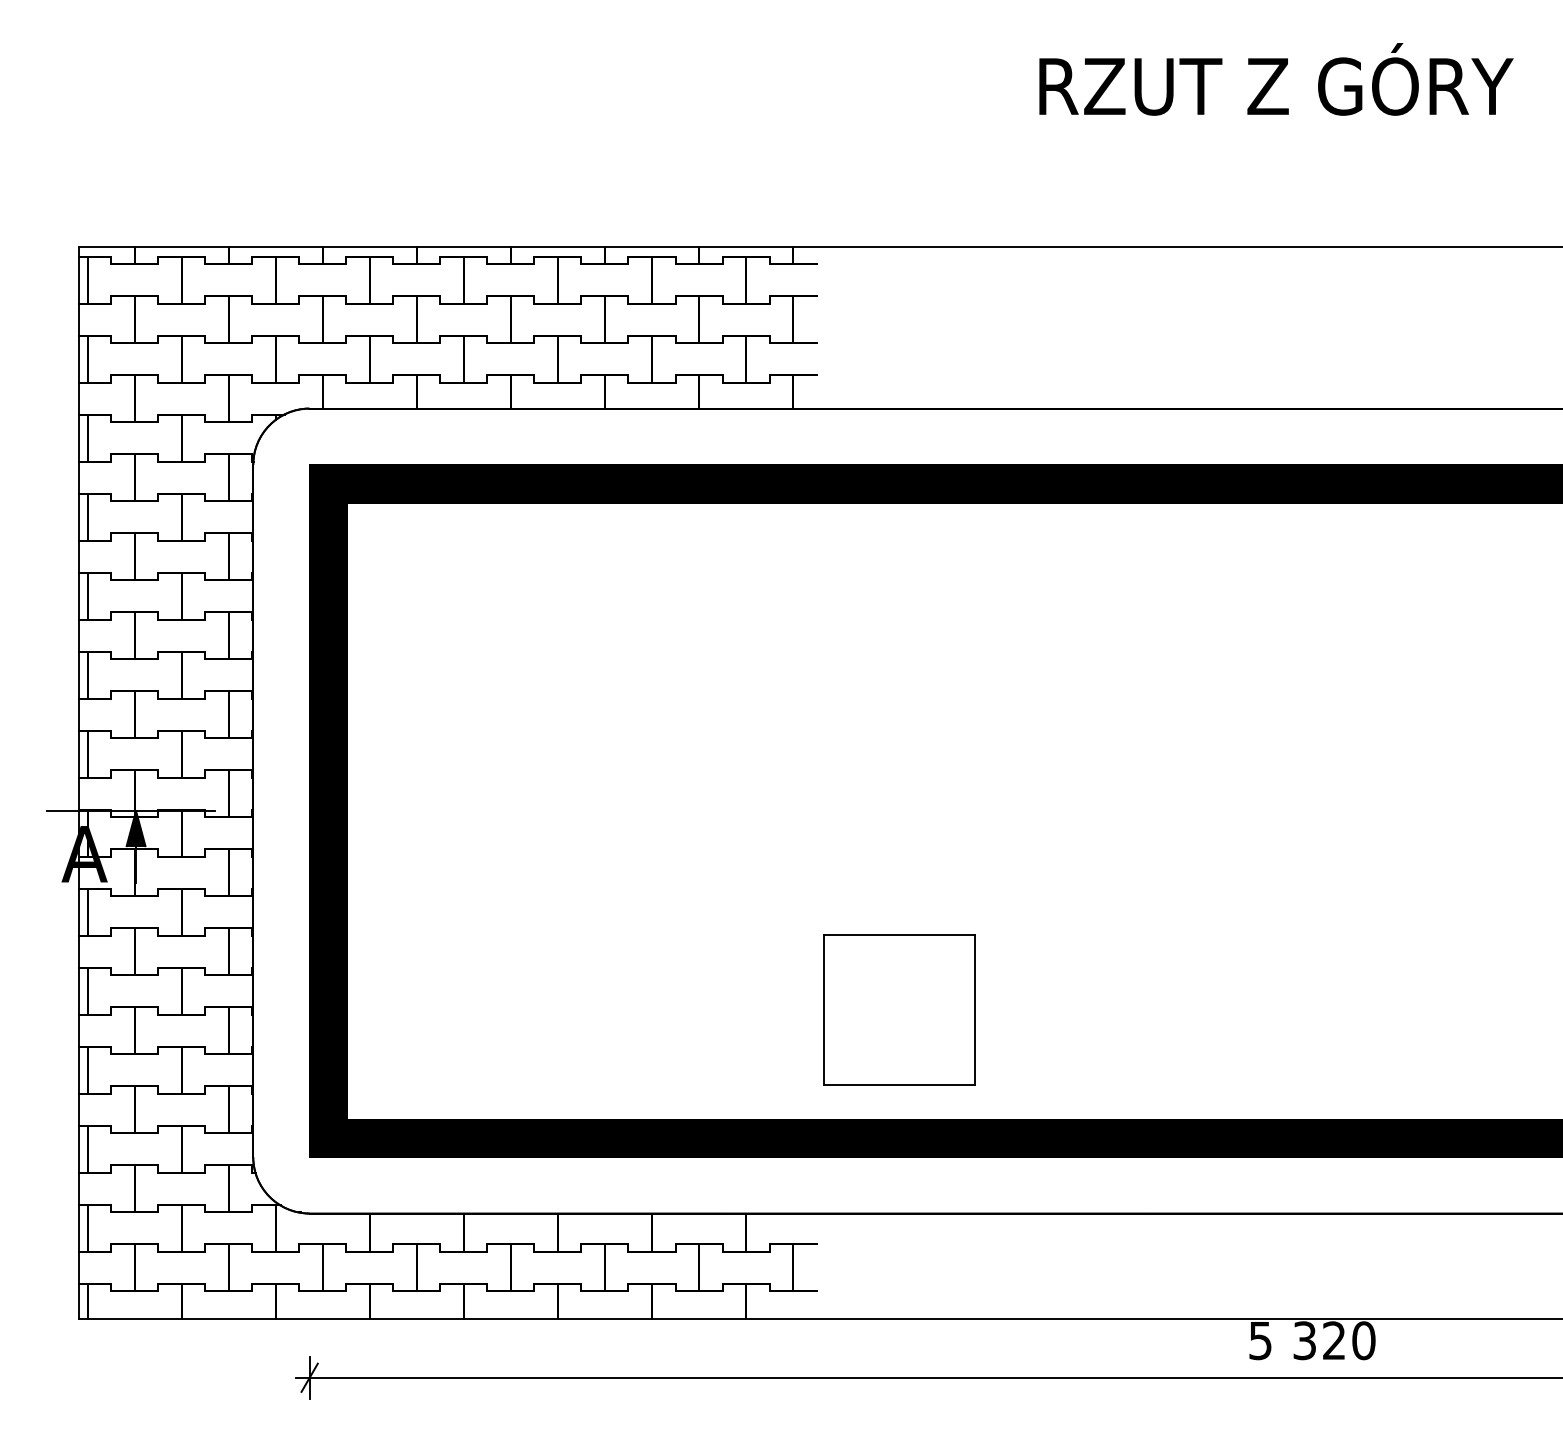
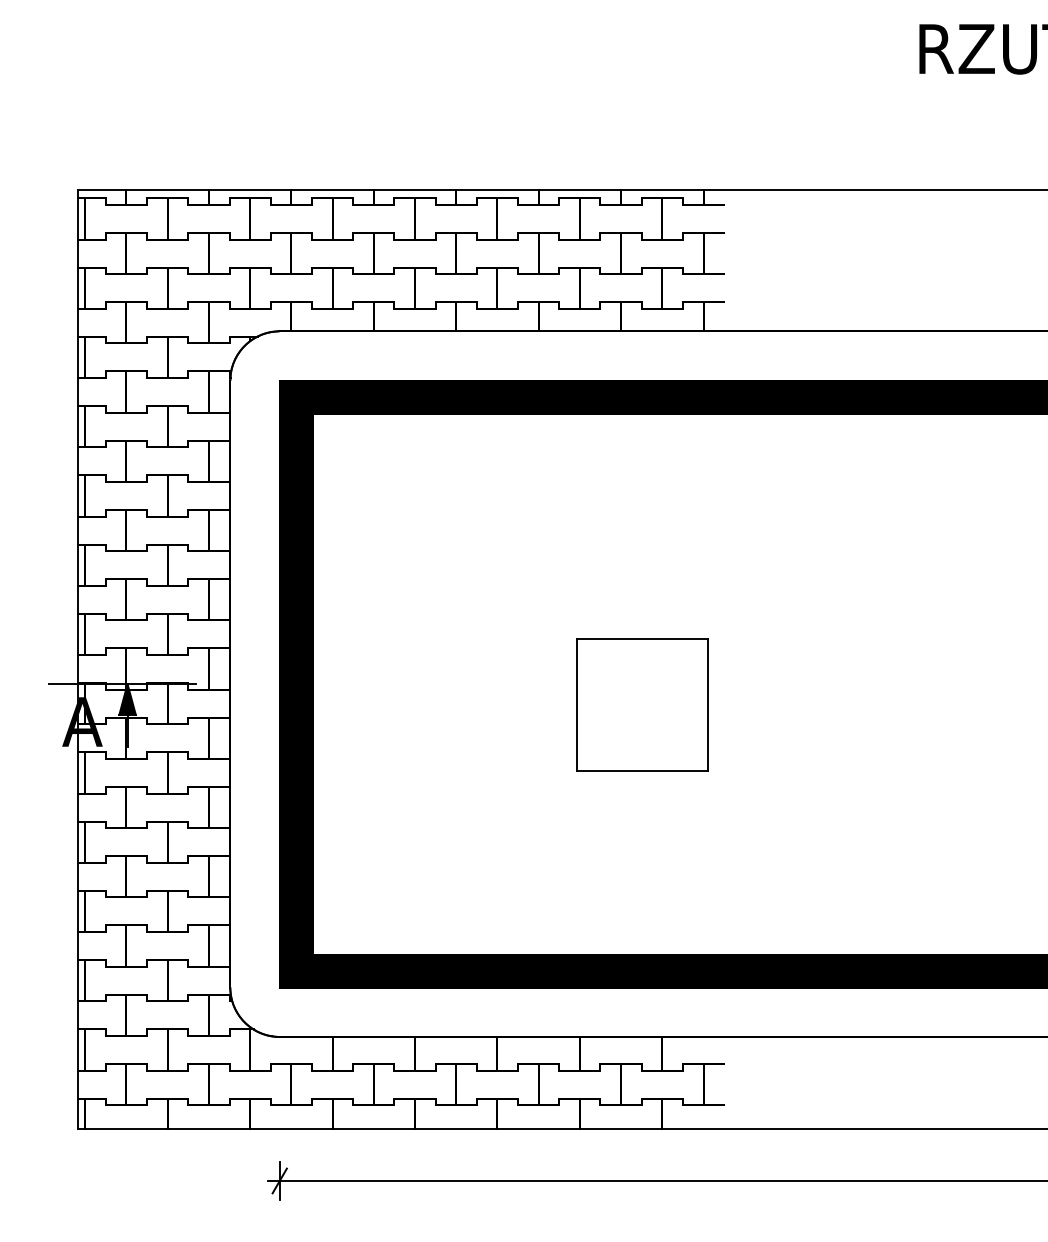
part: (899, 1009) -> (642, 704), moved

